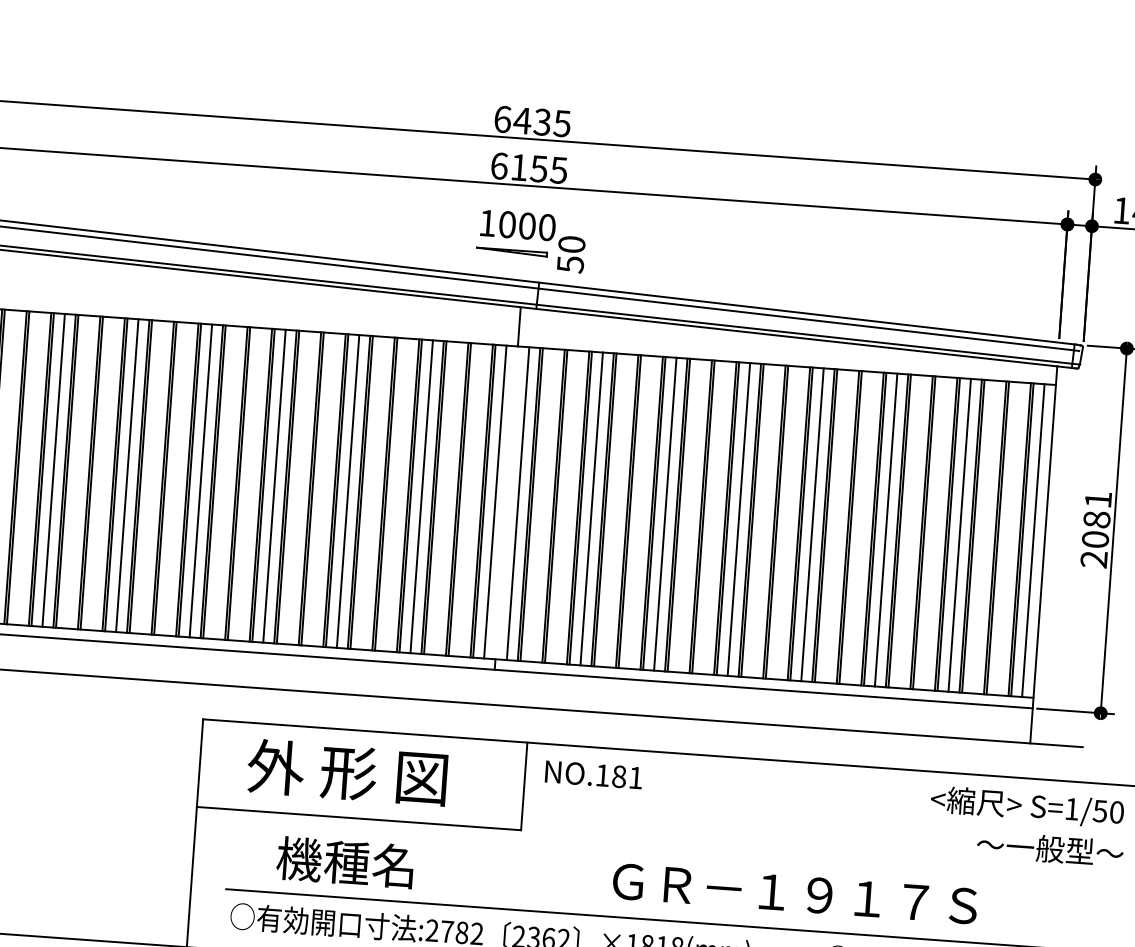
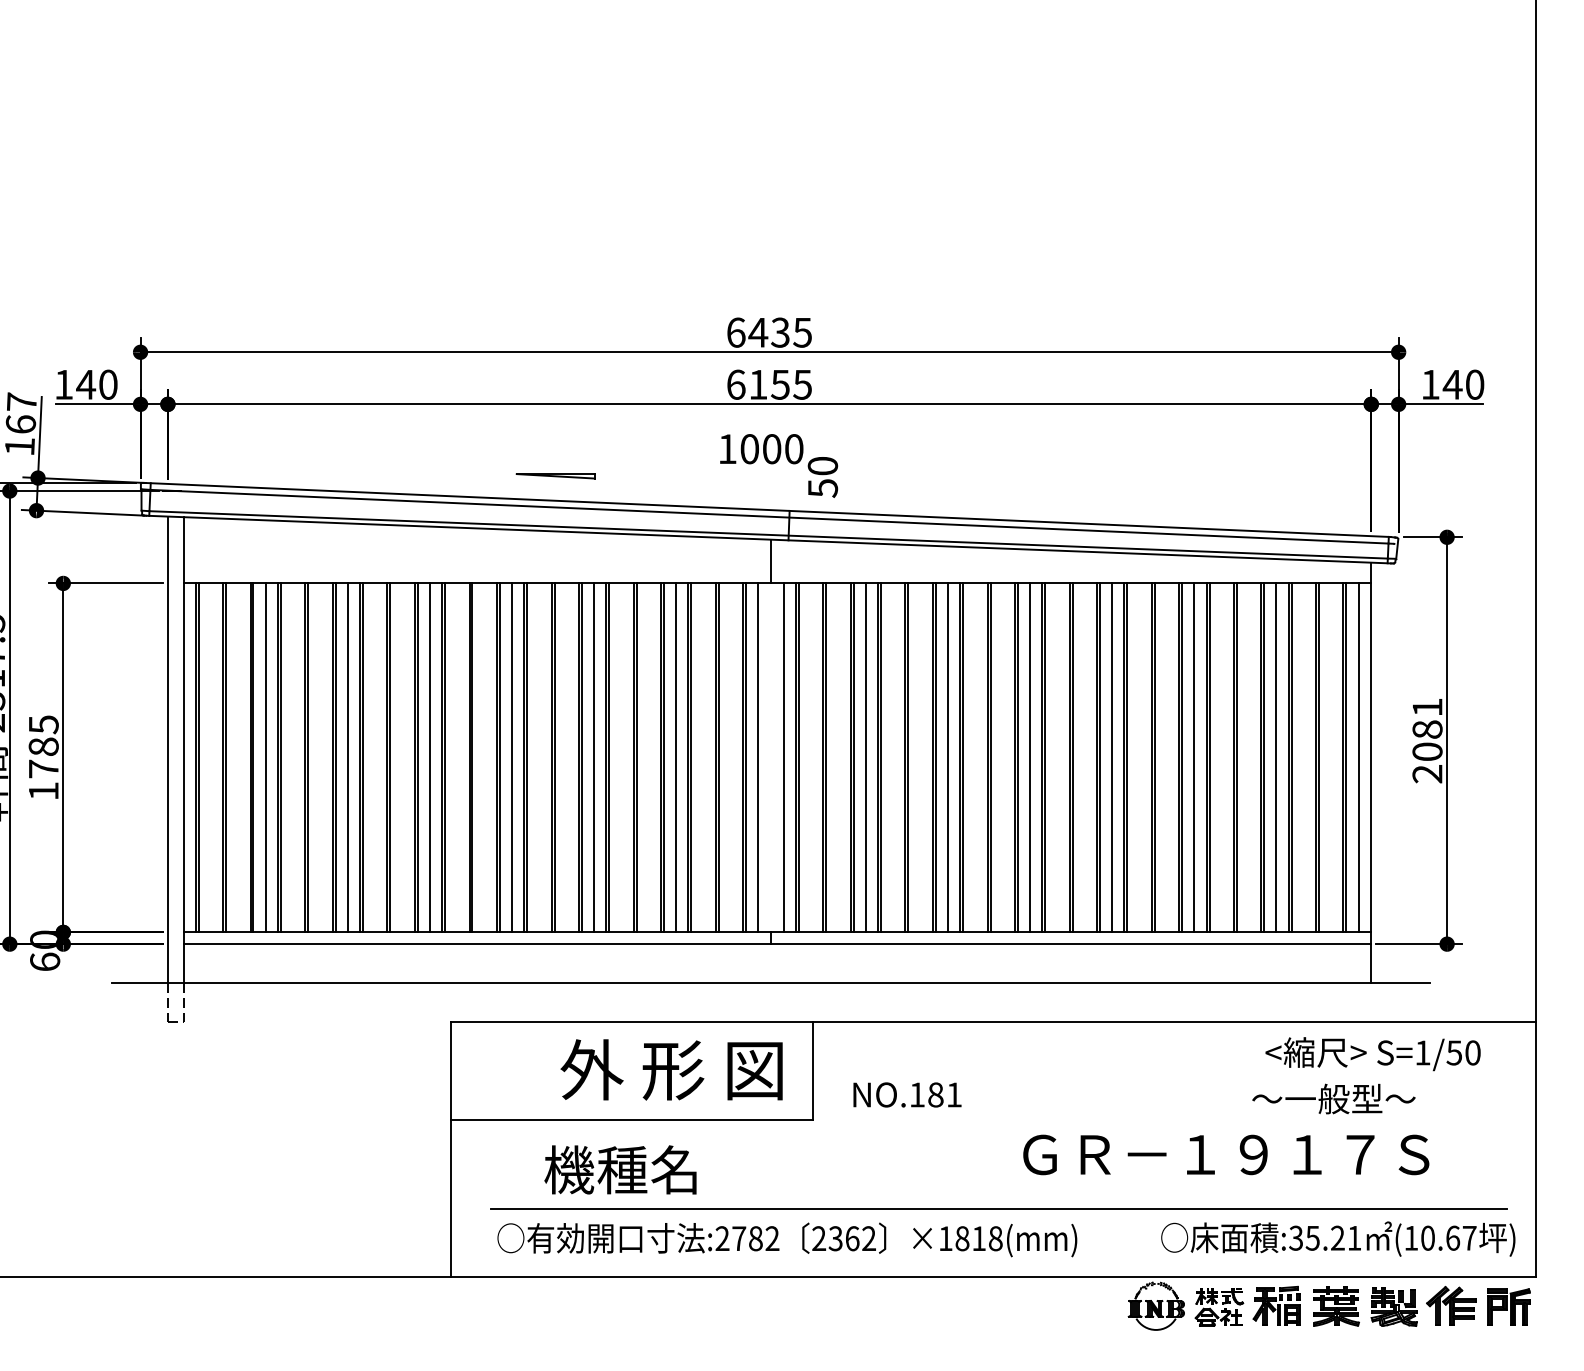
part: (511, 252) -> (555, 476), moved
text: (347, 772) -> (671, 1069), moved
text: (593, 774) -> (907, 1094), moved
text: (1049, 848) -> (1333, 1098), moved
text: (795, 893) -> (1226, 1154), moved

